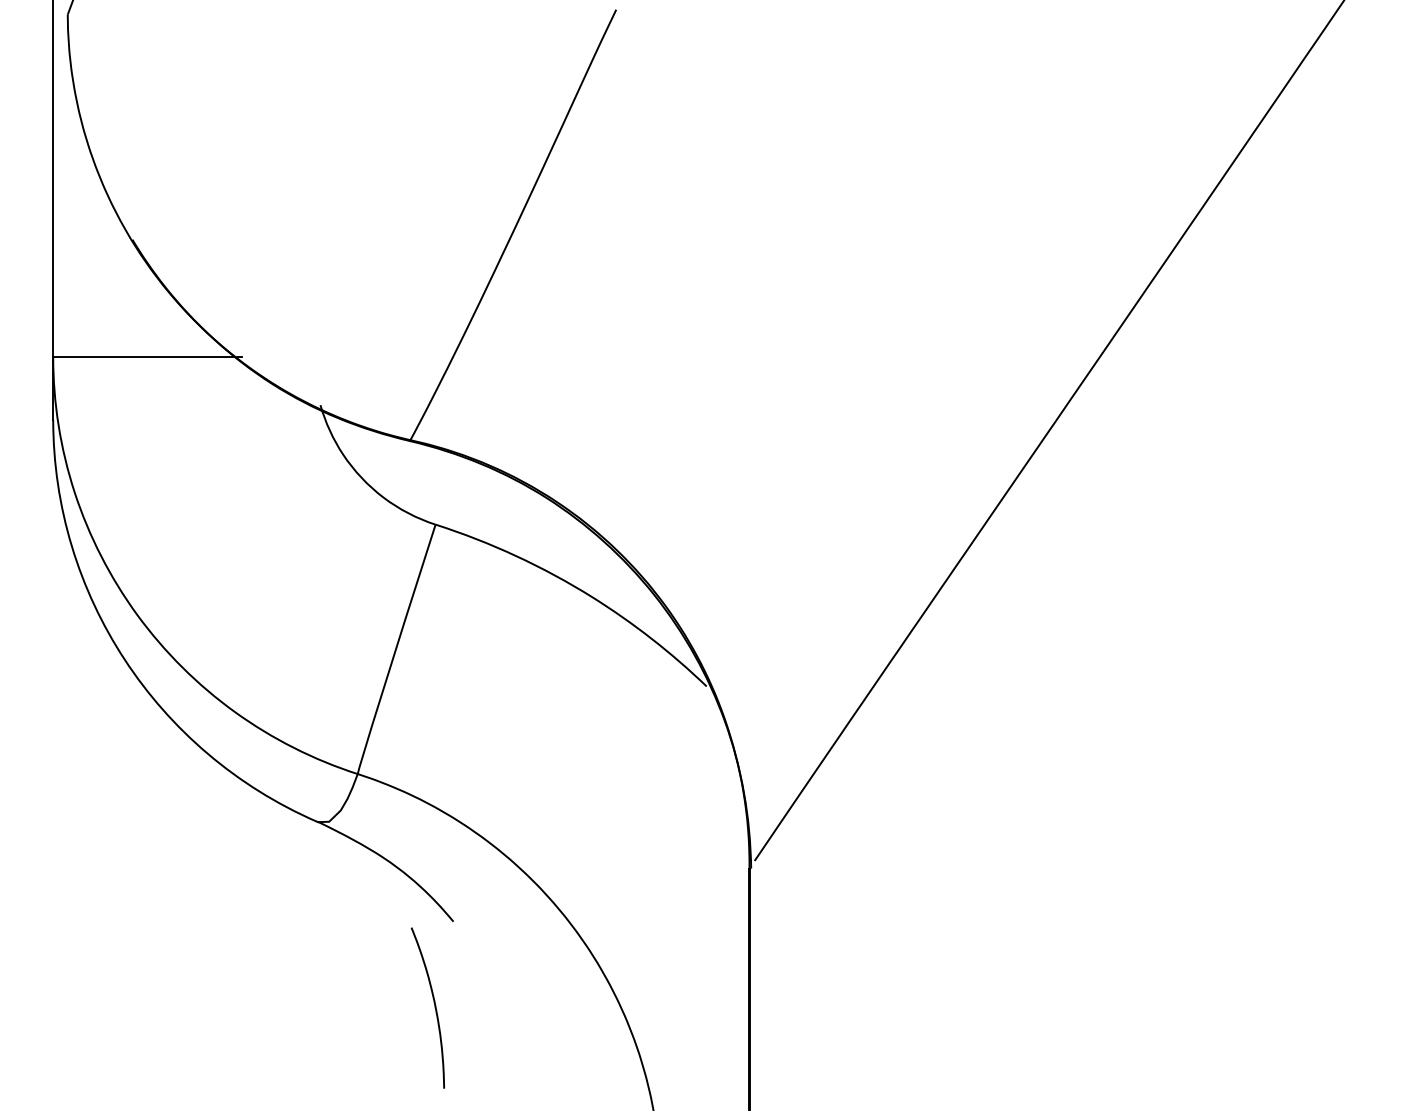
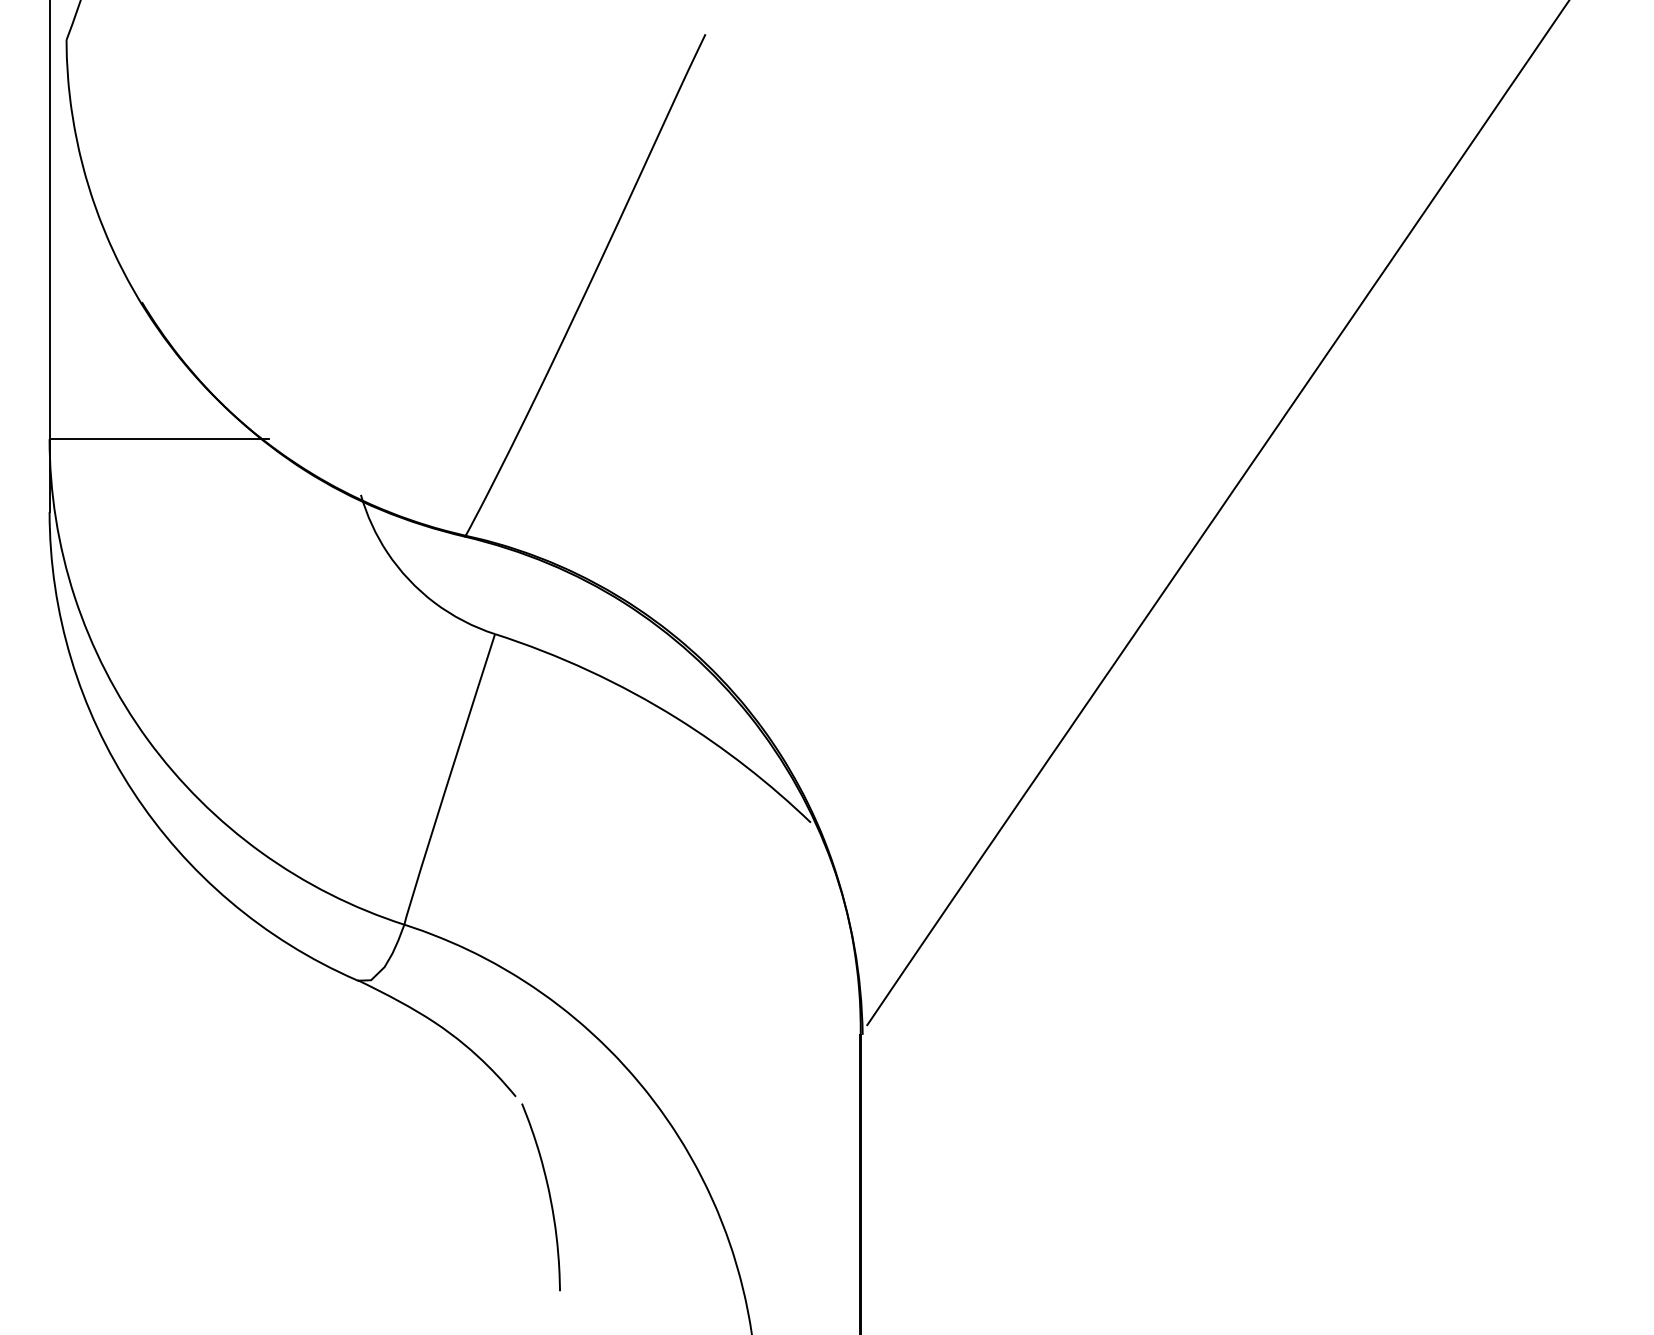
curve: (434, 1005) -> (548, 1194), moved

